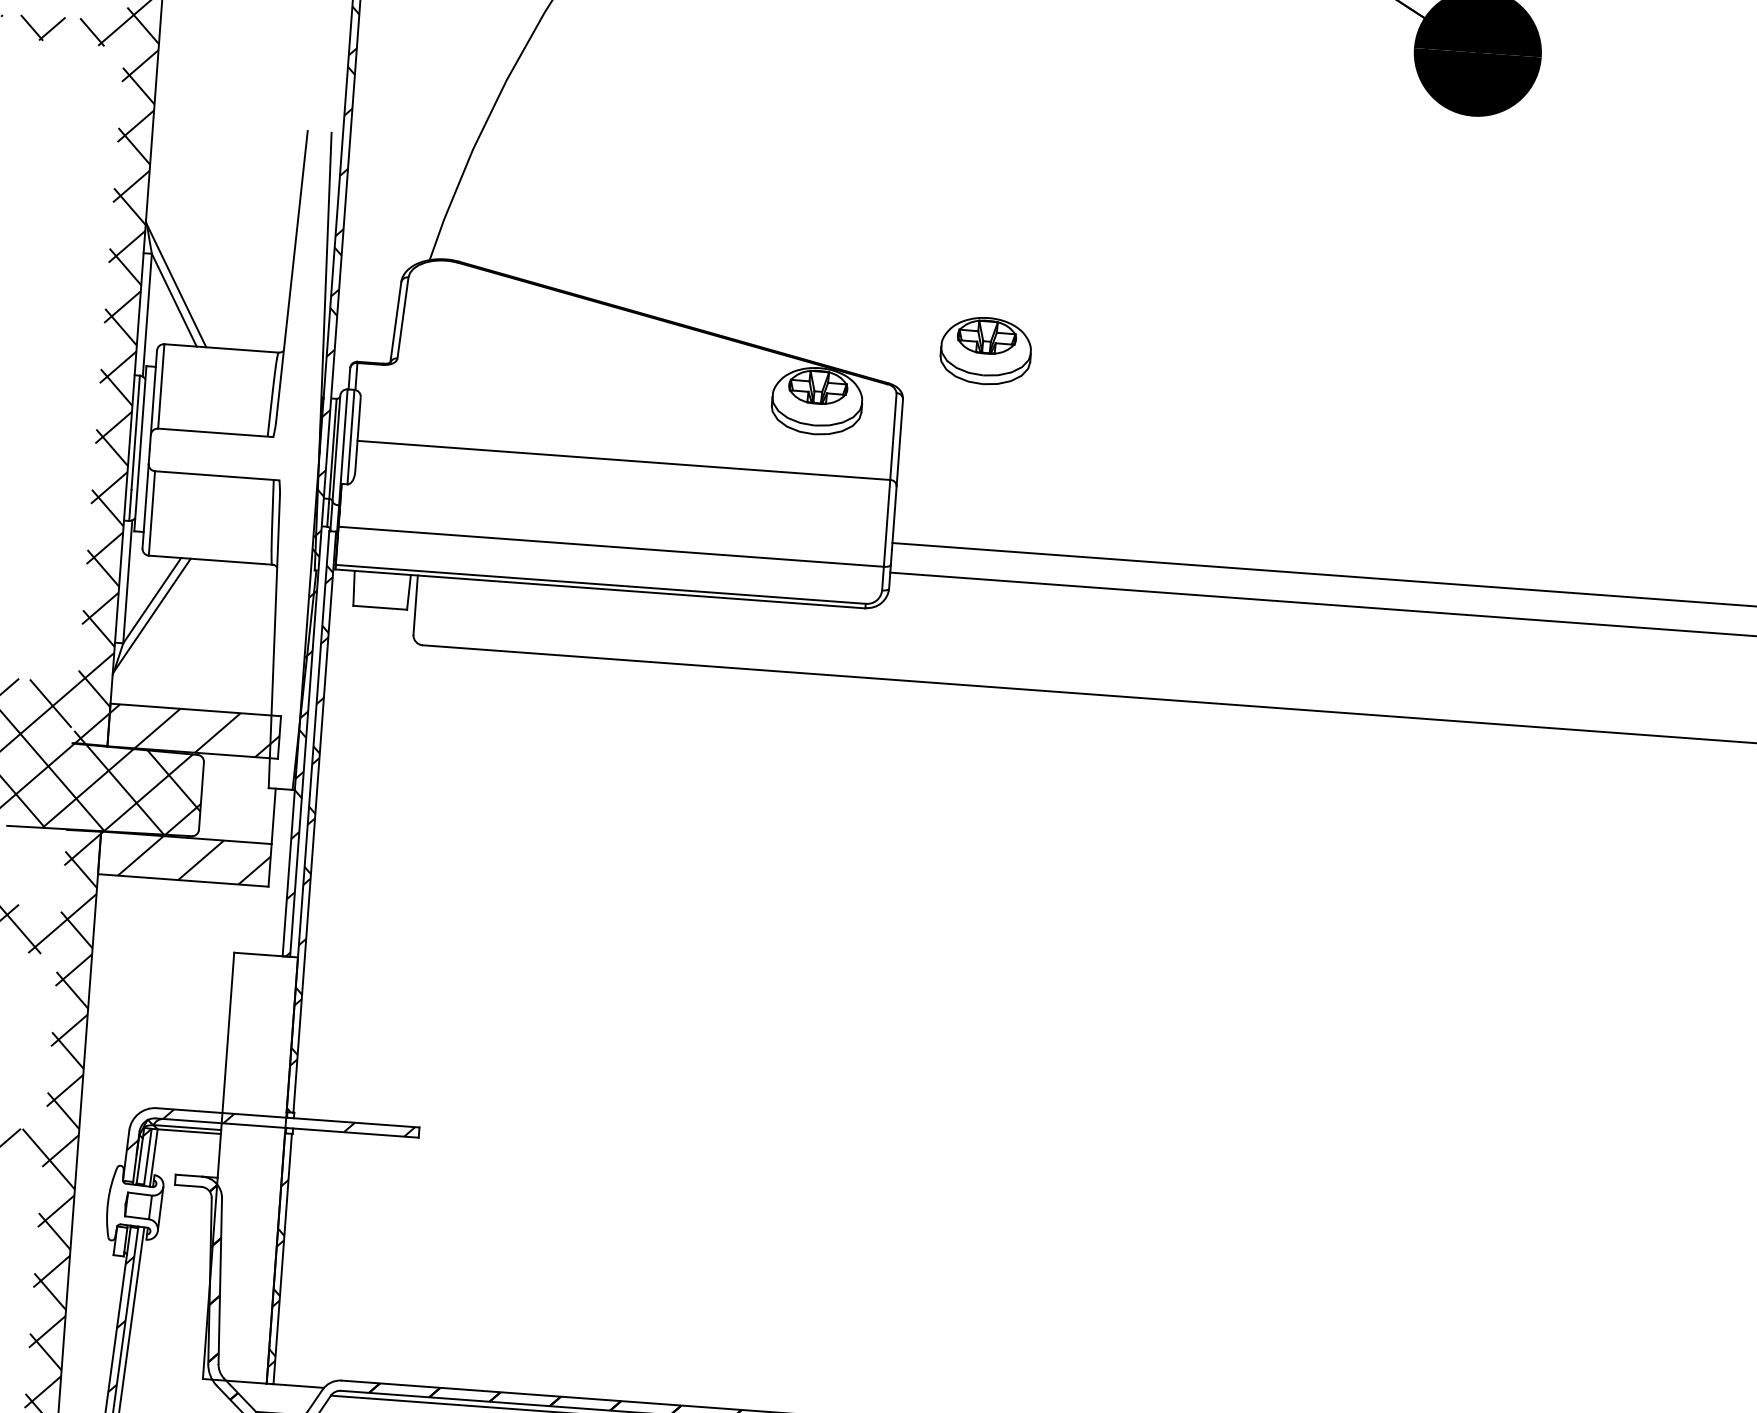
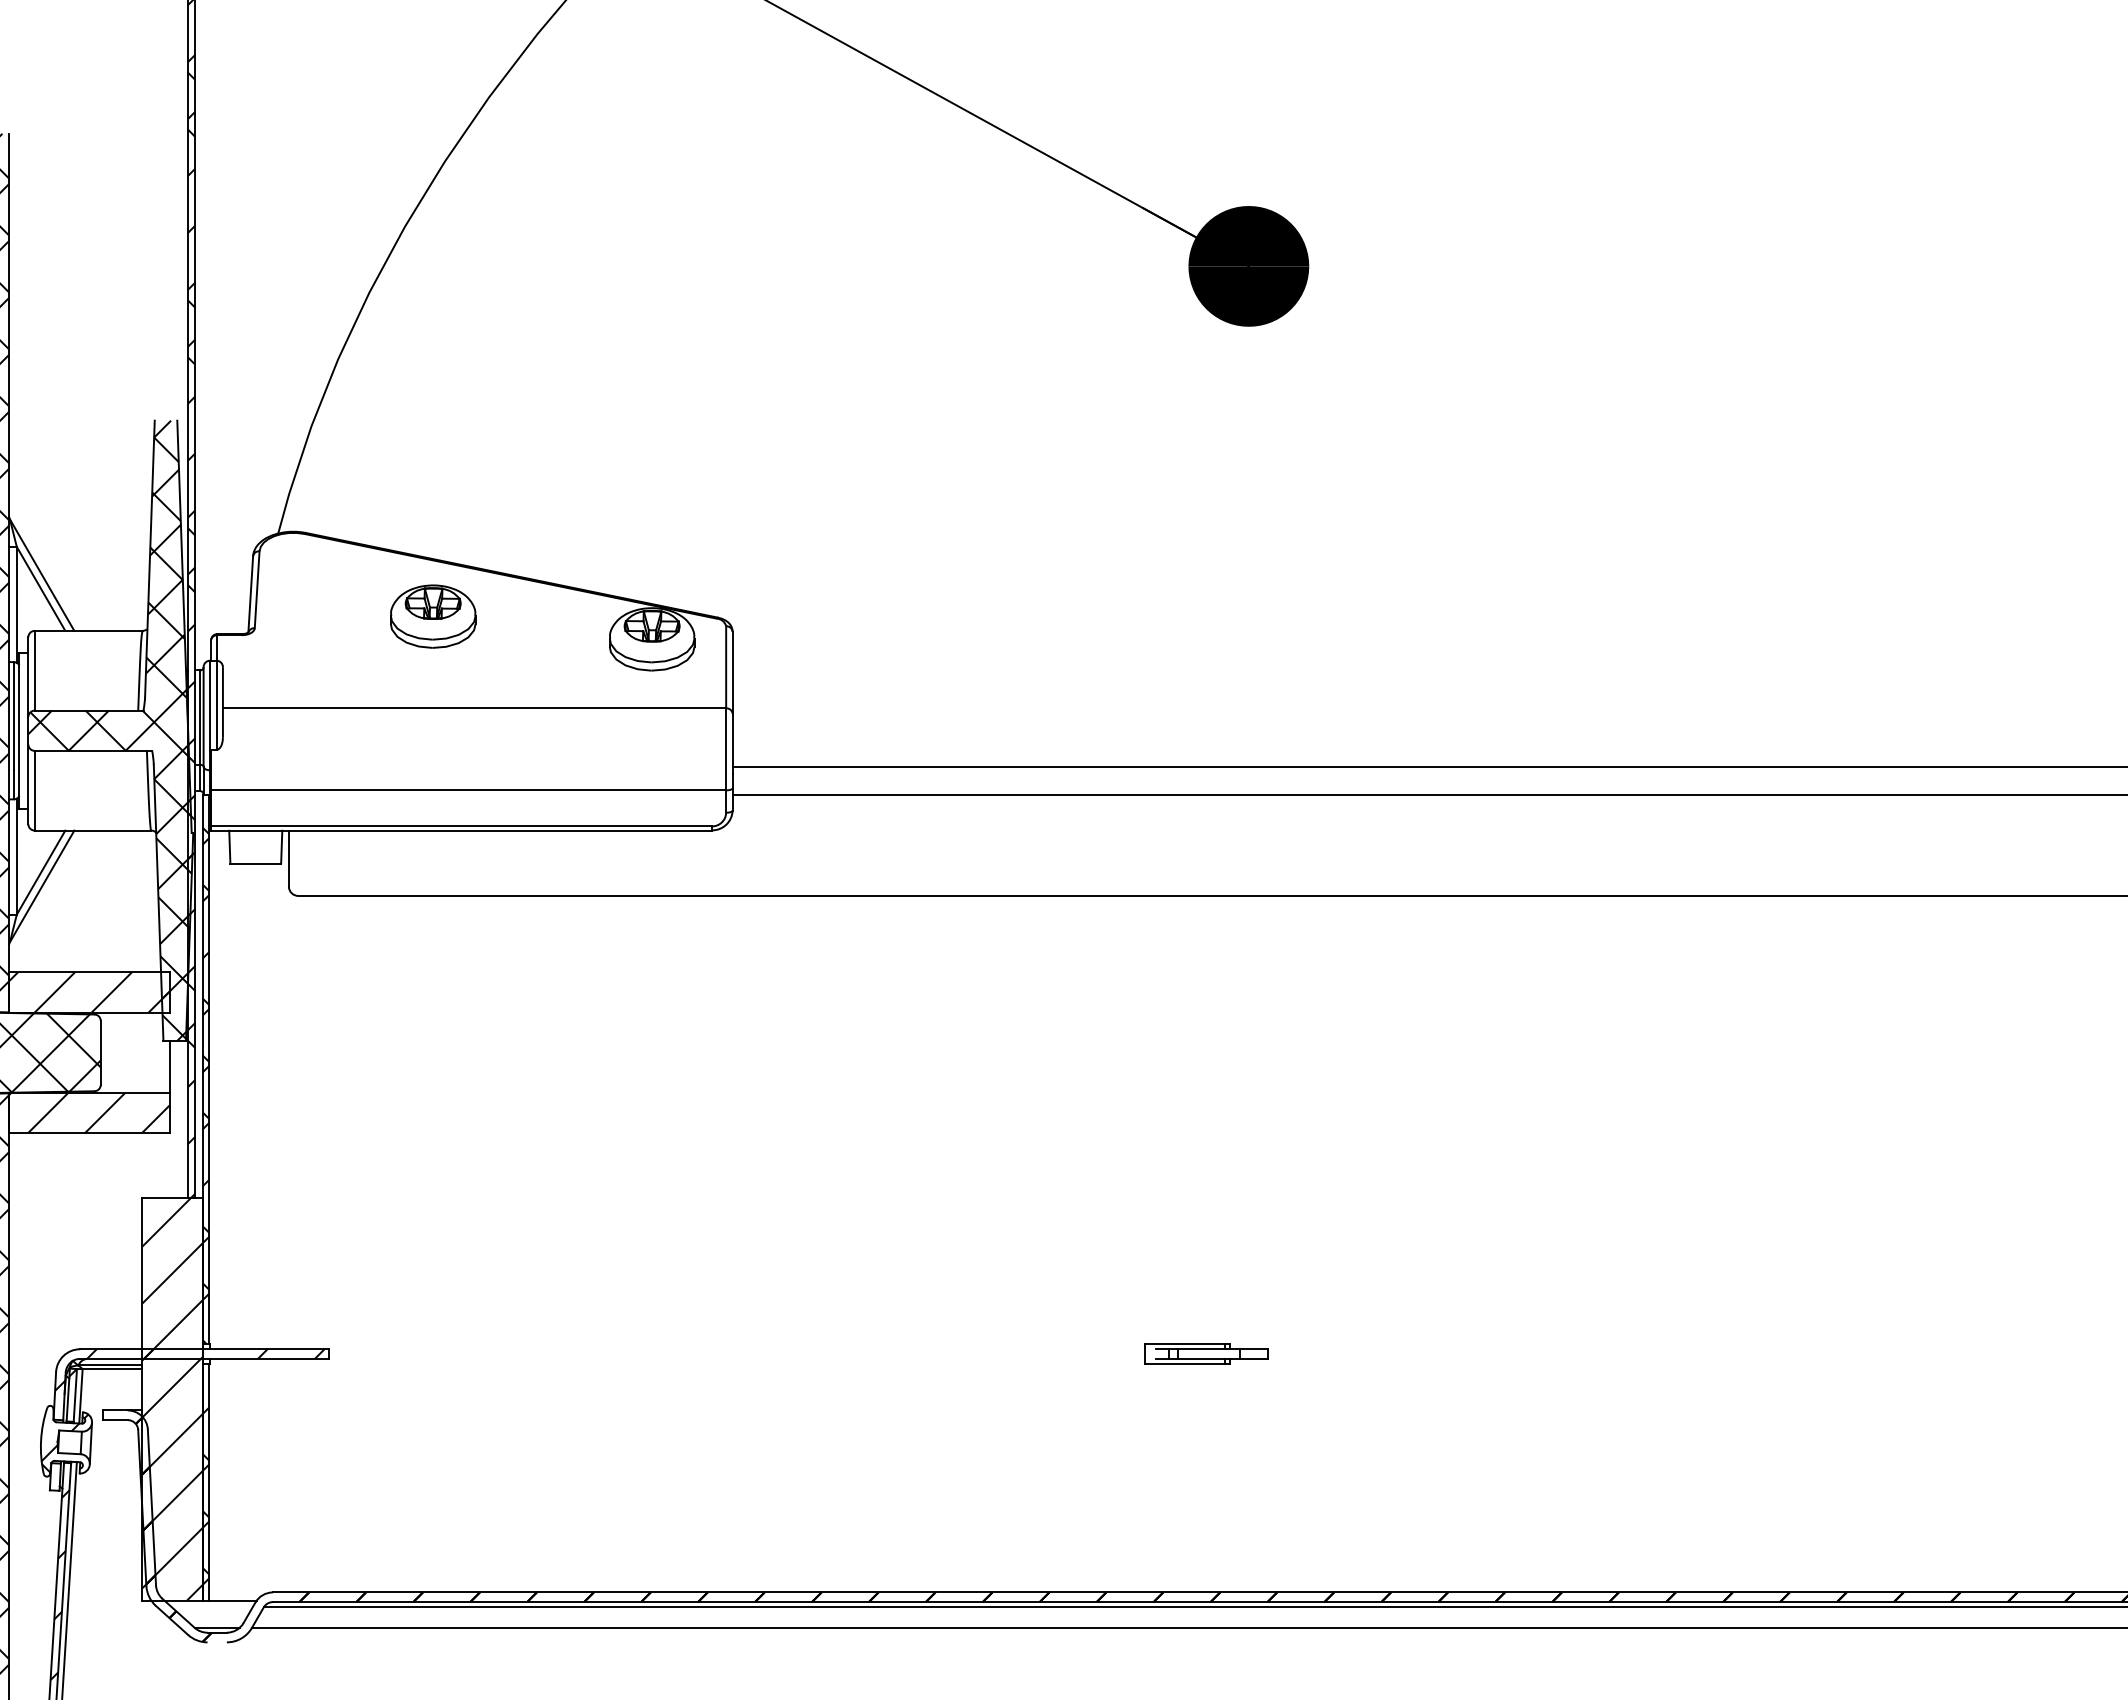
part: (986, 350) -> (433, 616), moved
hatch: (236, 455) -> (110, 730), added
hatch: (250, 1167) -> (172, 1398), added
part: (1348, 1200) -> (1206, 1353), added
hatch: (132, 1206) -> (64, 1443), added

